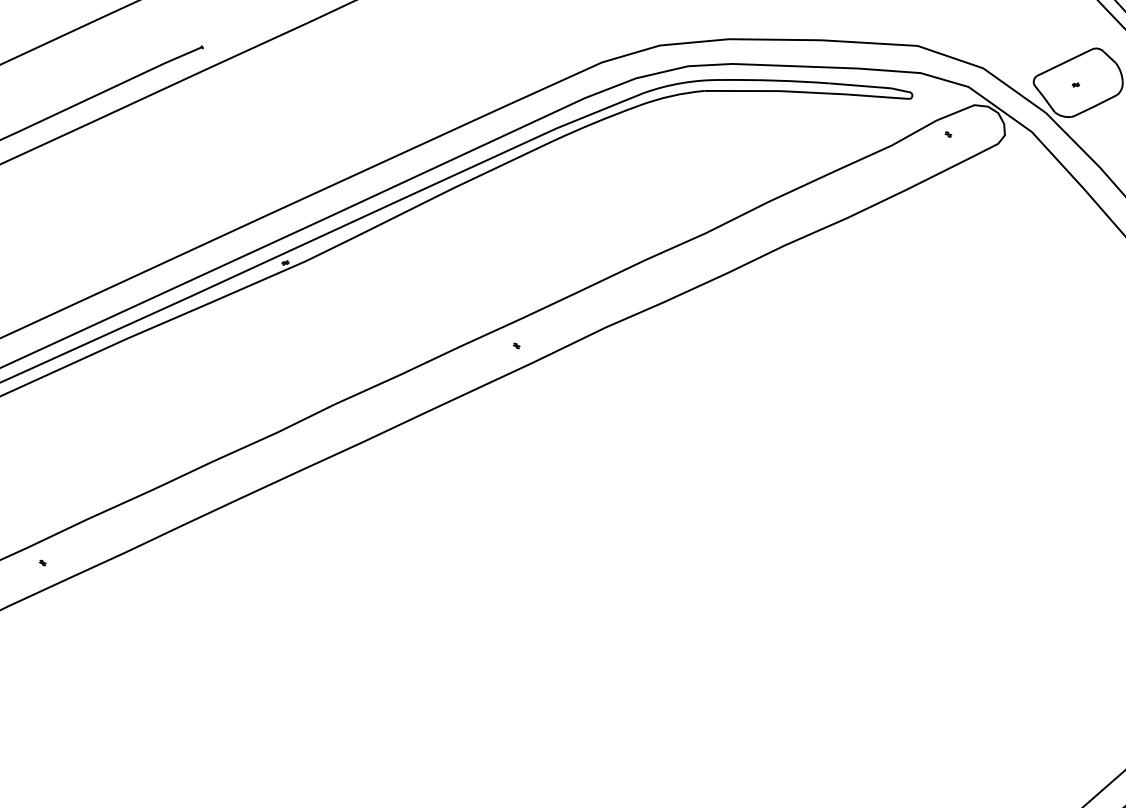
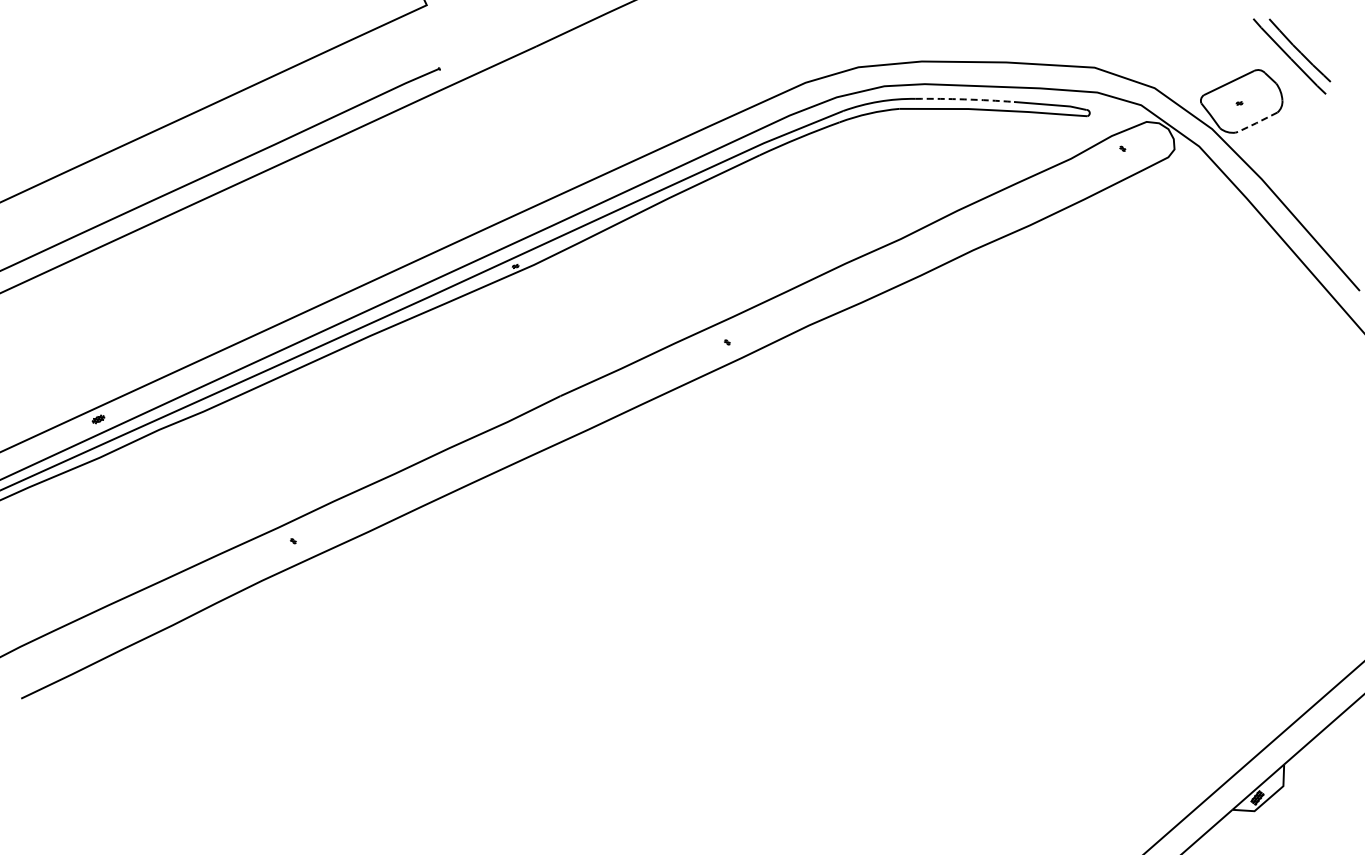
line: (775, 80) -> (964, 99), solid -> dashed
line: (1094, 106) -> (1256, 123), solid -> dashed

